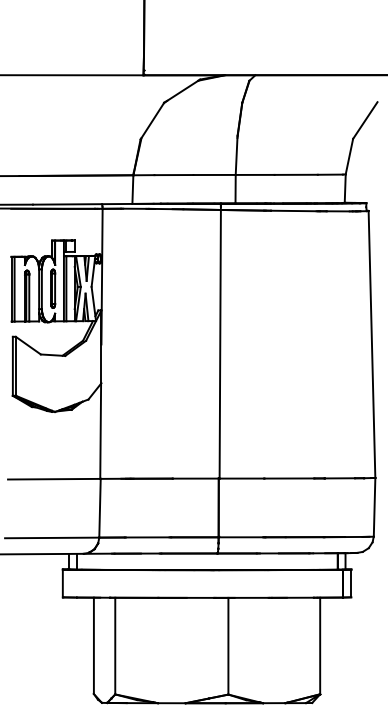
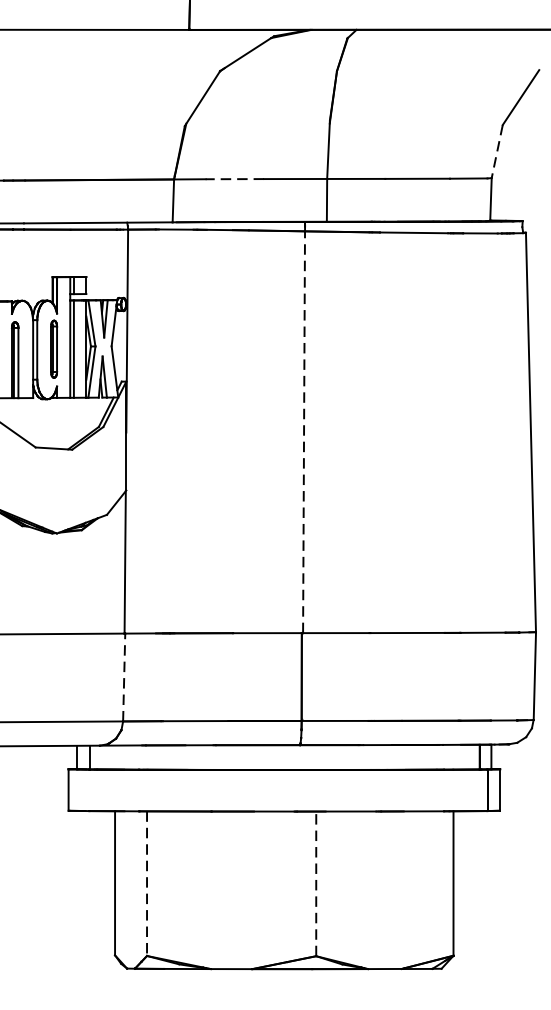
line: (349, 157) -> (497, 152), solid -> dashed
line: (174, 175) -> (235, 179), solid -> dashed
line: (220, 343) -> (304, 431), solid -> dashed
line: (100, 507) -> (124, 676), solid -> dashed
line: (228, 645) -> (316, 882), solid -> dashed
line: (115, 646) -> (147, 884), solid -> dashed

